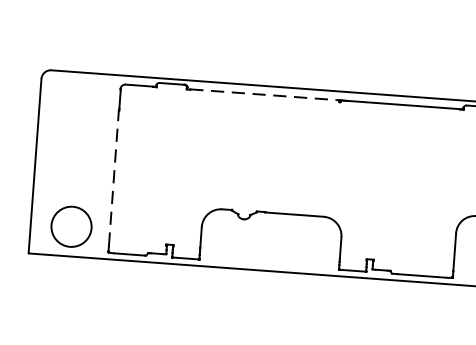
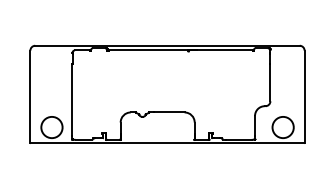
line: (273, 95) -> (153, 50), dashed -> solid
line: (114, 178) -> (72, 100), dashed -> solid

